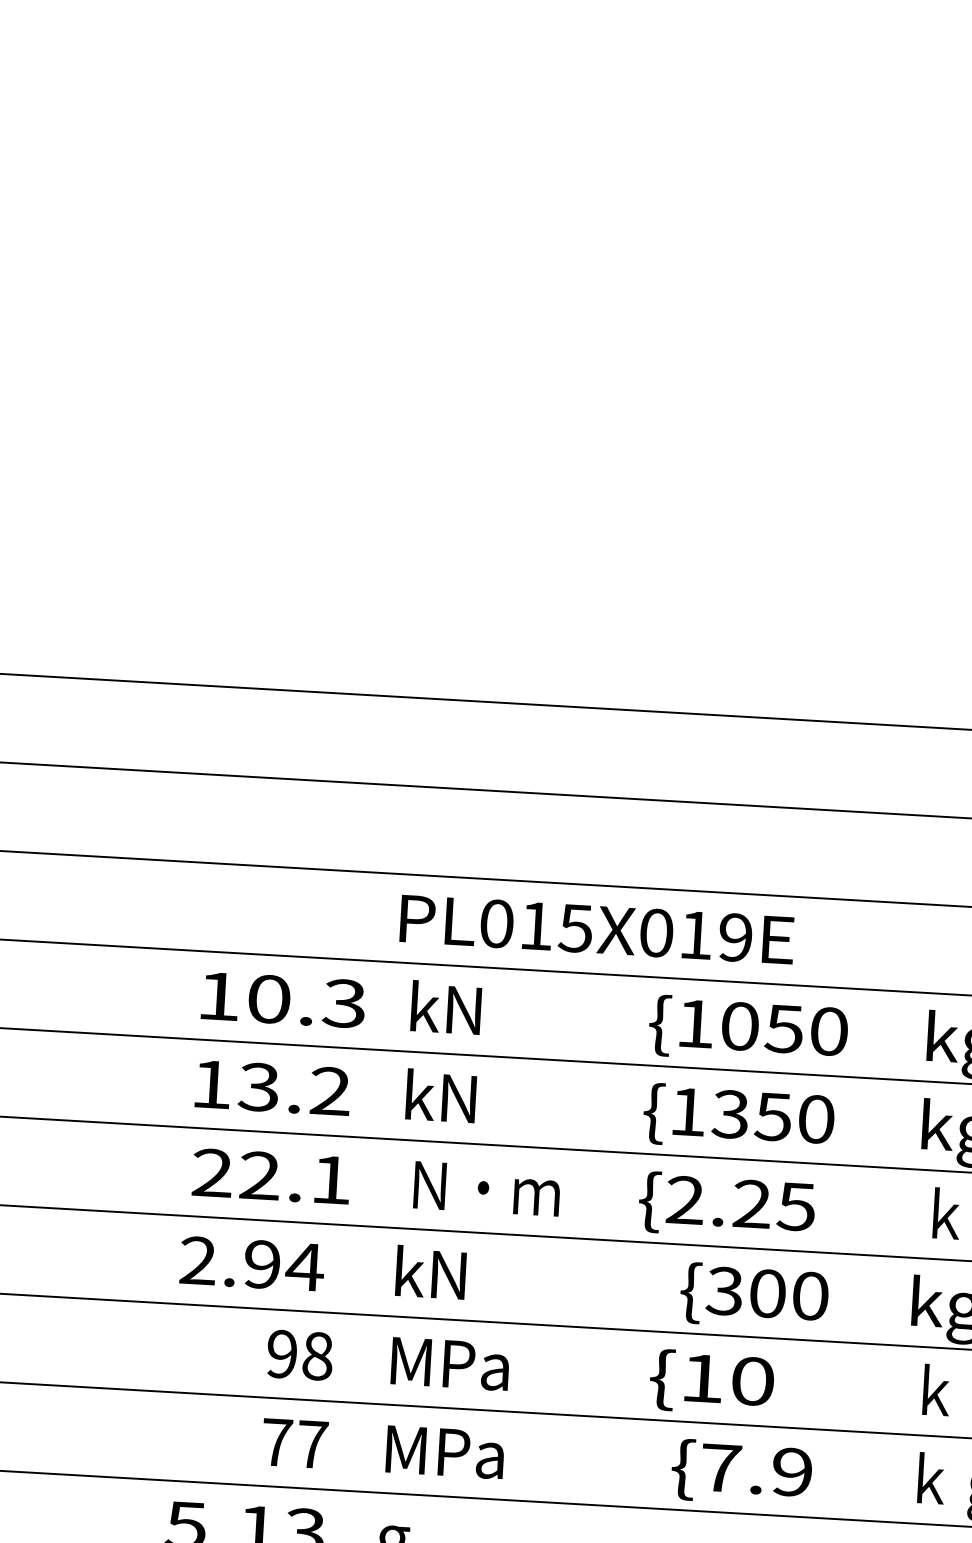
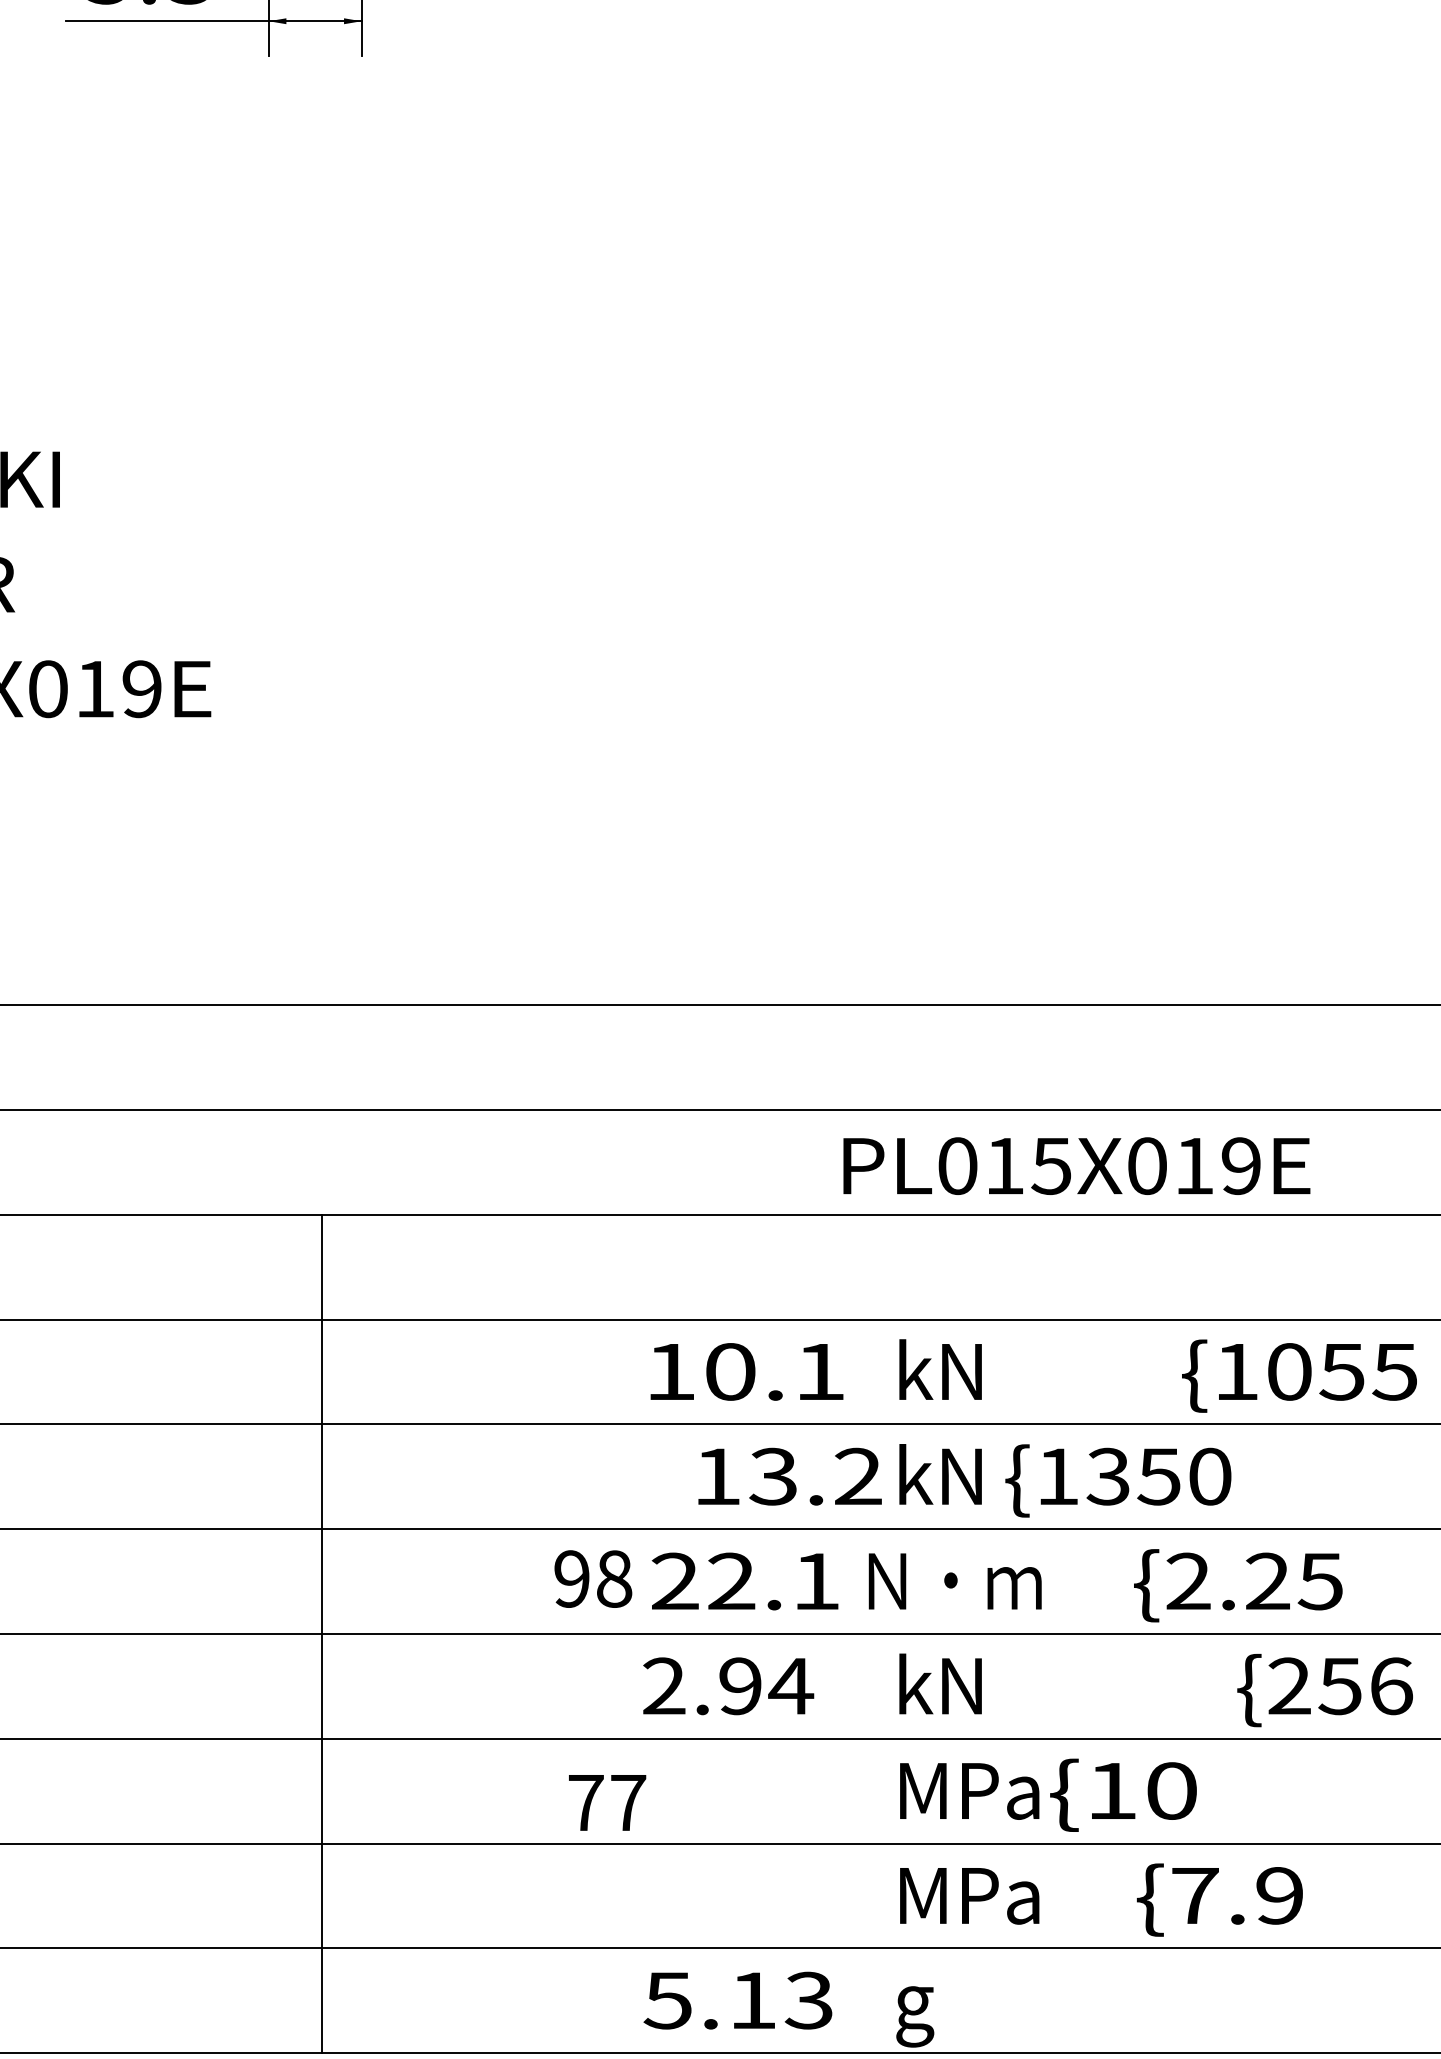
text: (596, 929) -> (1076, 1165), moved
text: (344, 1003) -> (819, 1371), 10.3 -> 10.1
text: (828, 1031) -> (1394, 1371), 1050 -> 1055
text: (272, 1087) -> (789, 1476), moved
text: (738, 1118) -> (1118, 1480), moved
text: (486, 1188) -> (954, 1581), moved
text: (727, 1206) -> (1238, 1585), moved
text: (766, 1293) -> (1339, 1686), 300 -> 256
text: (300, 1354) -> (593, 1578), moved
text: (711, 1381) -> (1123, 1794), moved
text: (295, 1443) -> (607, 1802), moved
text: (741, 1472) -> (1219, 1899), moved

